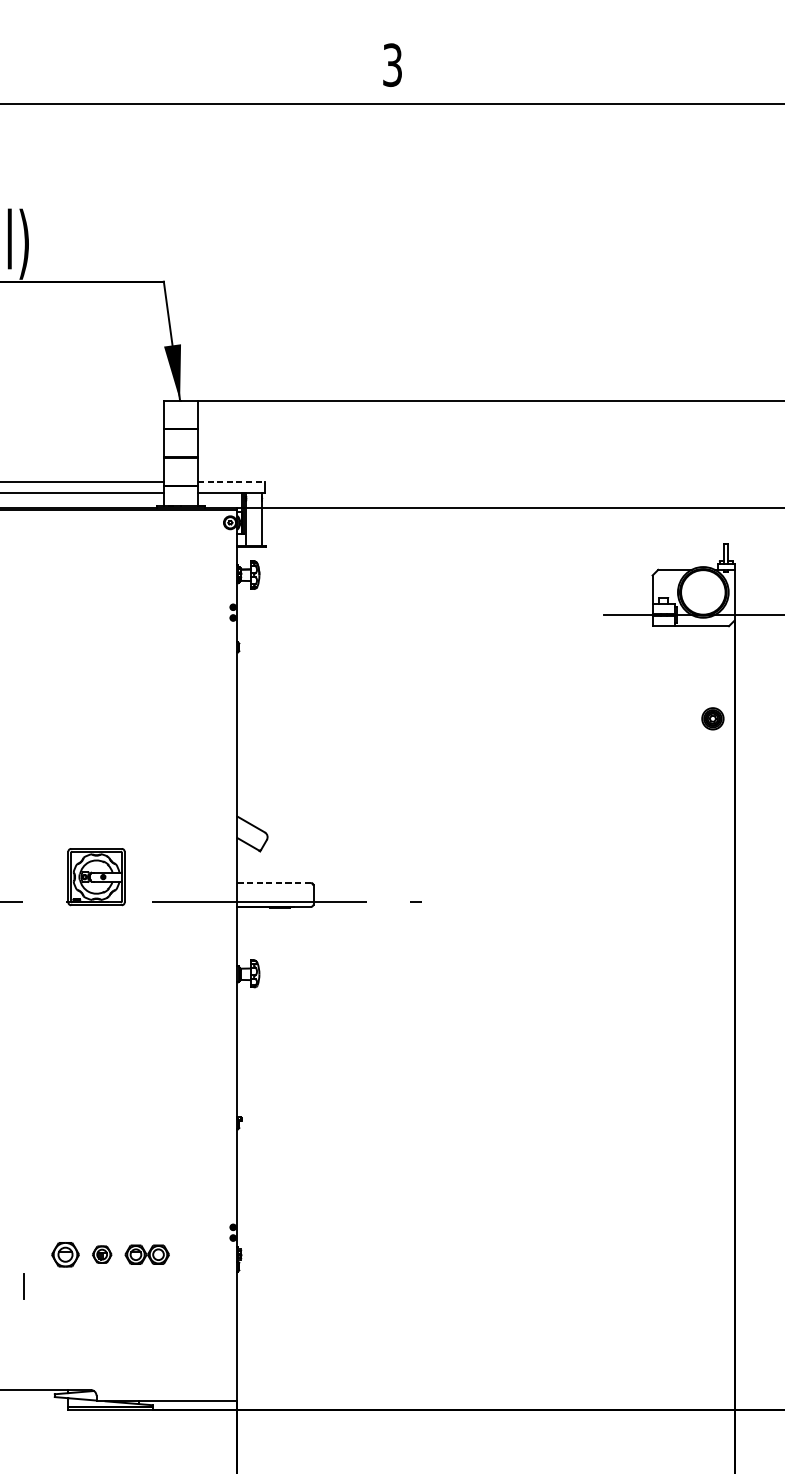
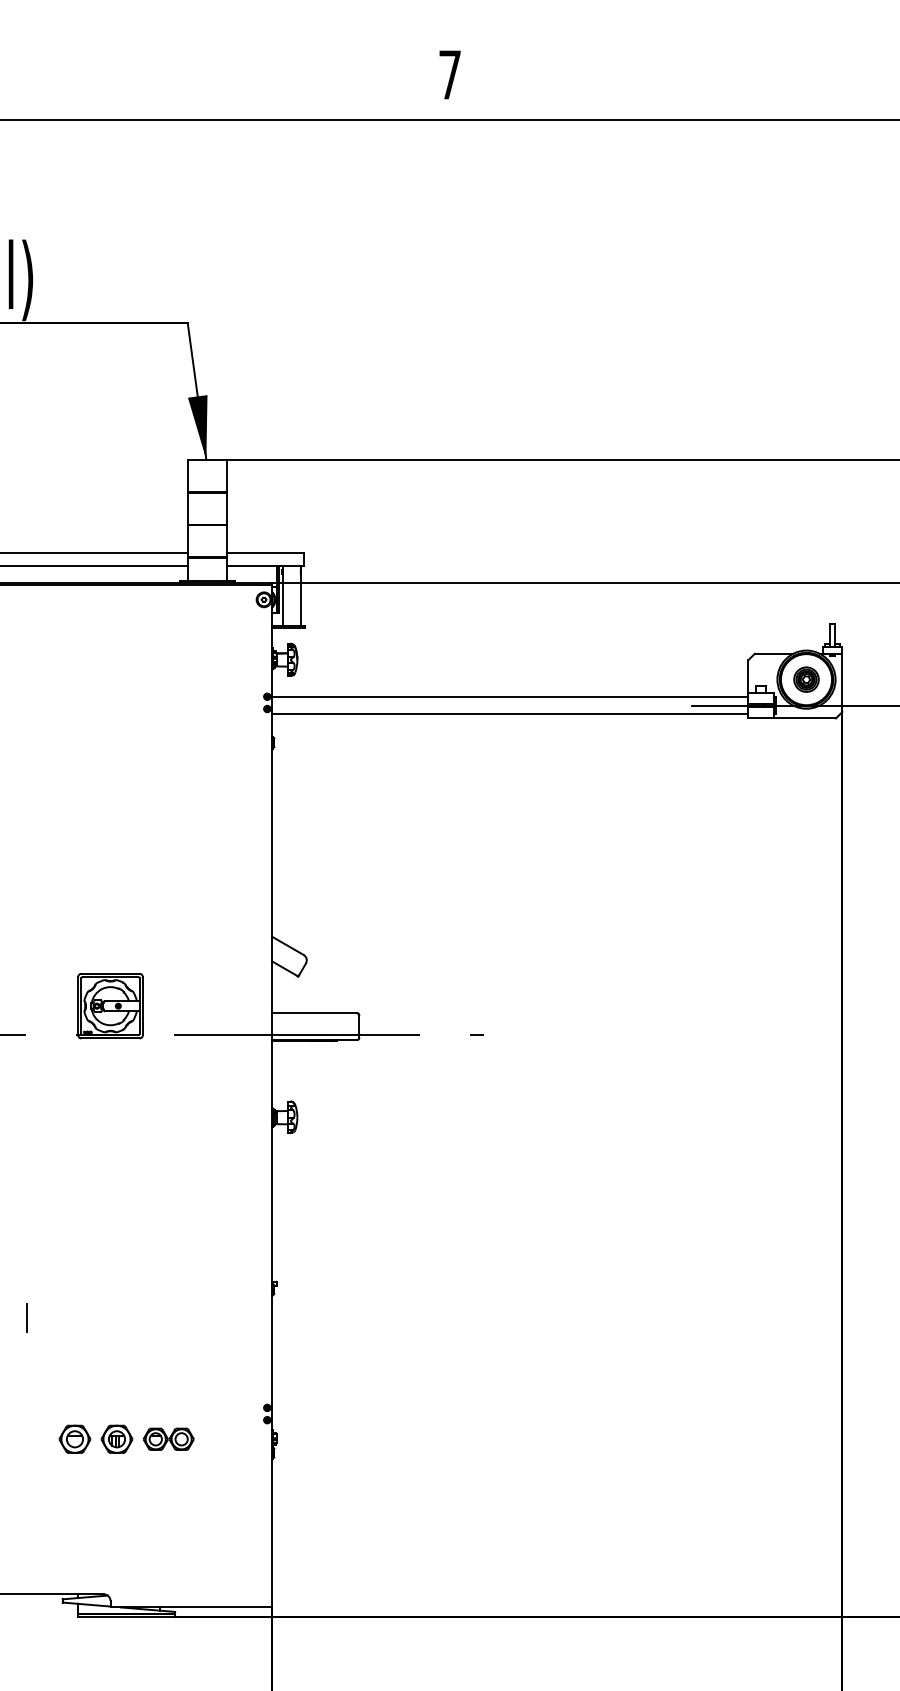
text: (392, 64) -> (449, 74), 3 -> 7
line: (231, 481) -> (265, 552), dashed -> solid
line: (445, 607) -> (510, 696), added
line: (445, 622) -> (510, 714), added
part: (712, 718) -> (806, 679), moved
line: (275, 883) -> (315, 1013), dashed -> solid
part: (101, 1254) -> (116, 1438), size x1.43
line: (23, 1286) -> (26, 1317), moved

